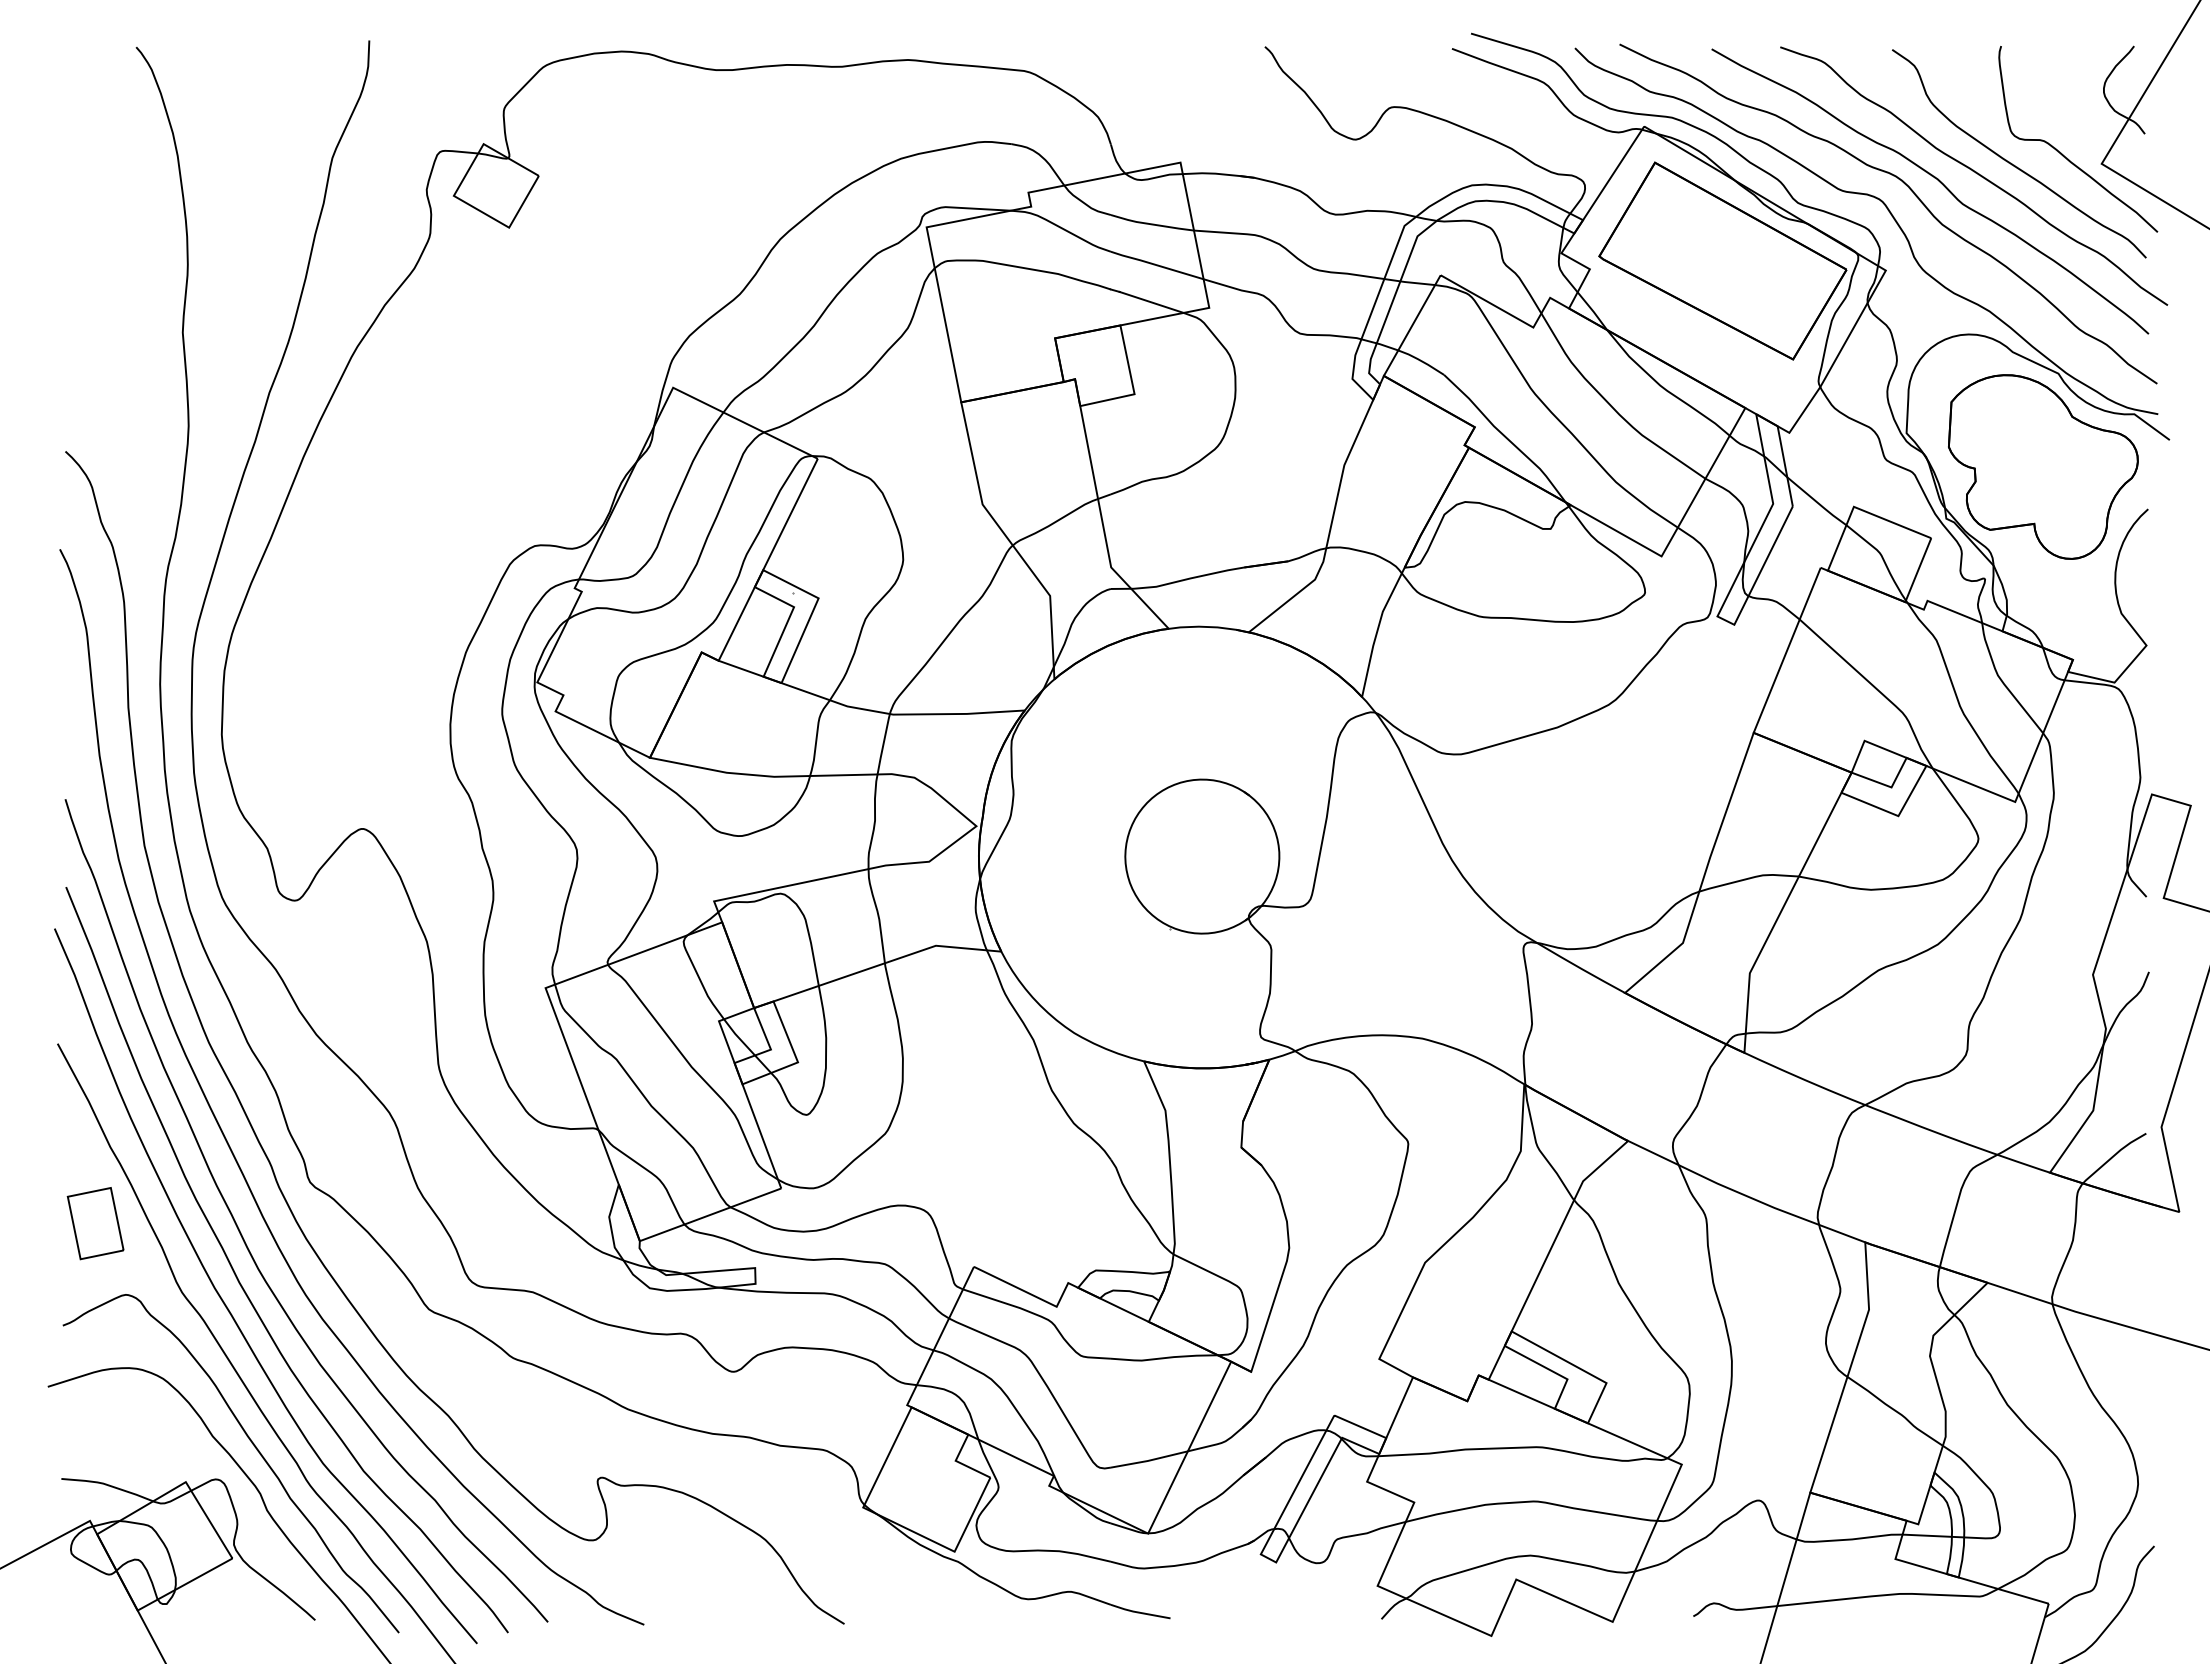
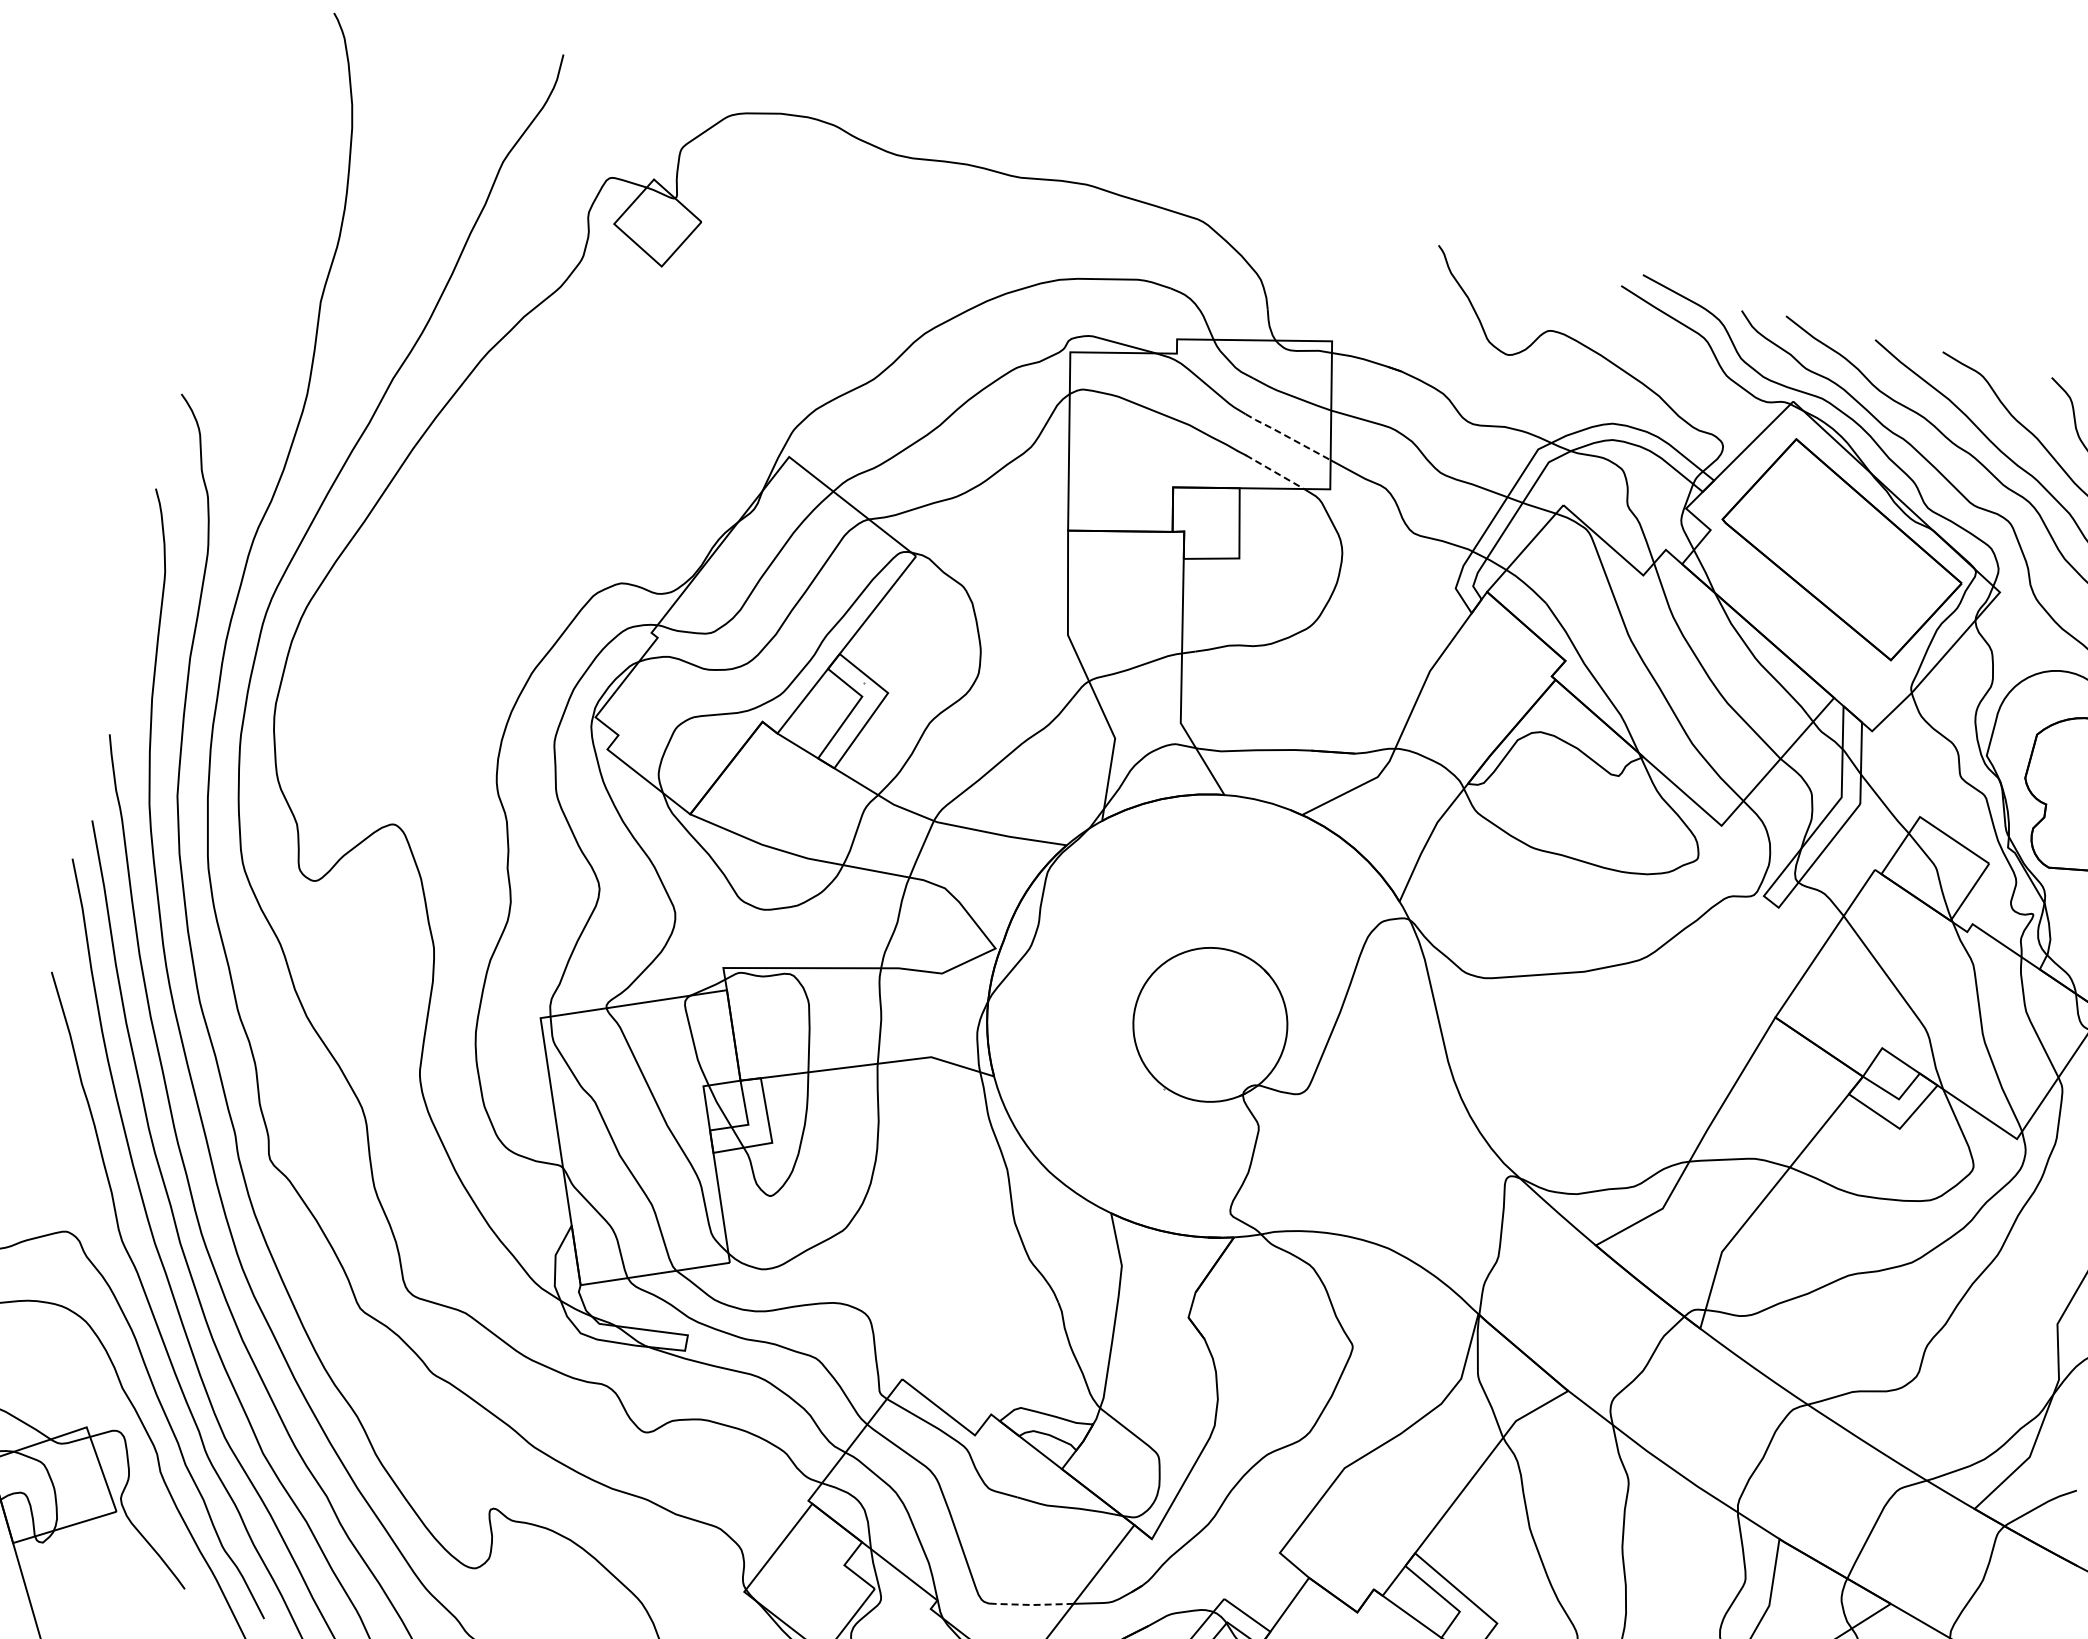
line: (1155, 264) -> (1286, 435), solid -> dashed
line: (1151, 302) -> (1274, 472), solid -> dashed
part: (95, 1223) -> (51, 1155), removed
line: (1148, 1460) -> (1033, 1604), solid -> dashed

